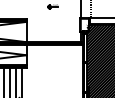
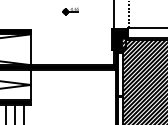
hatch: (85, 25) -> (120, 39), added

